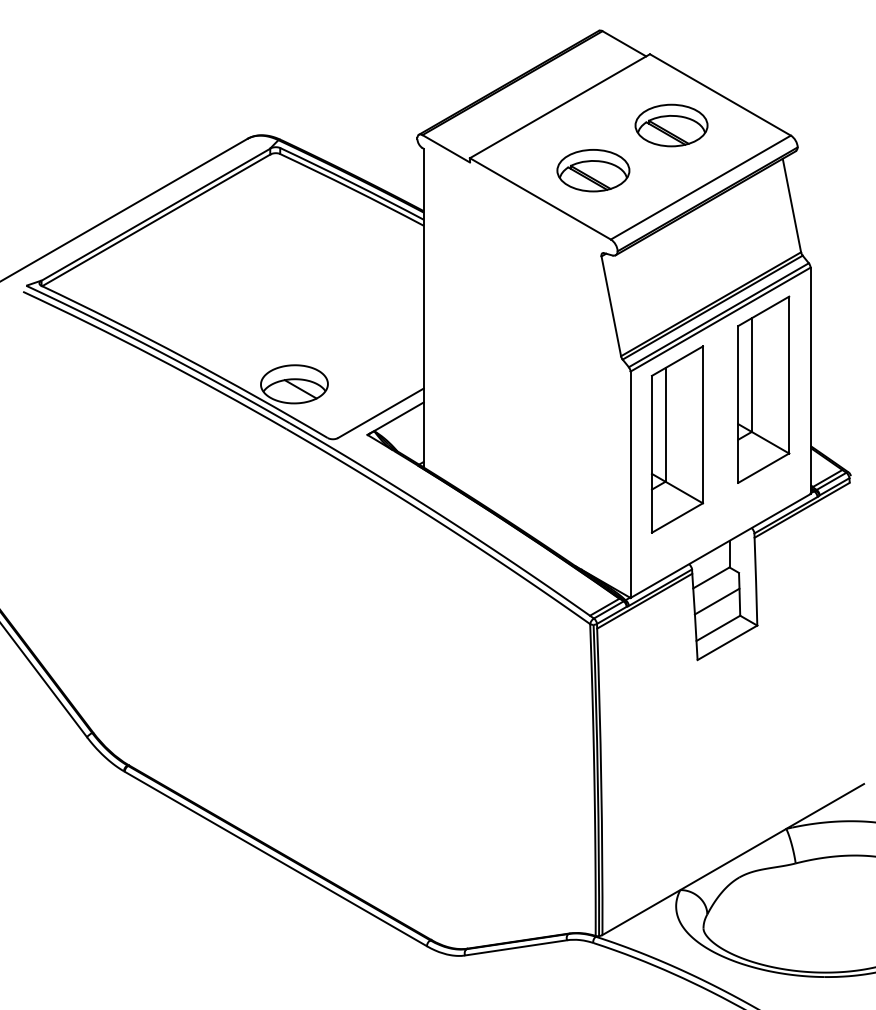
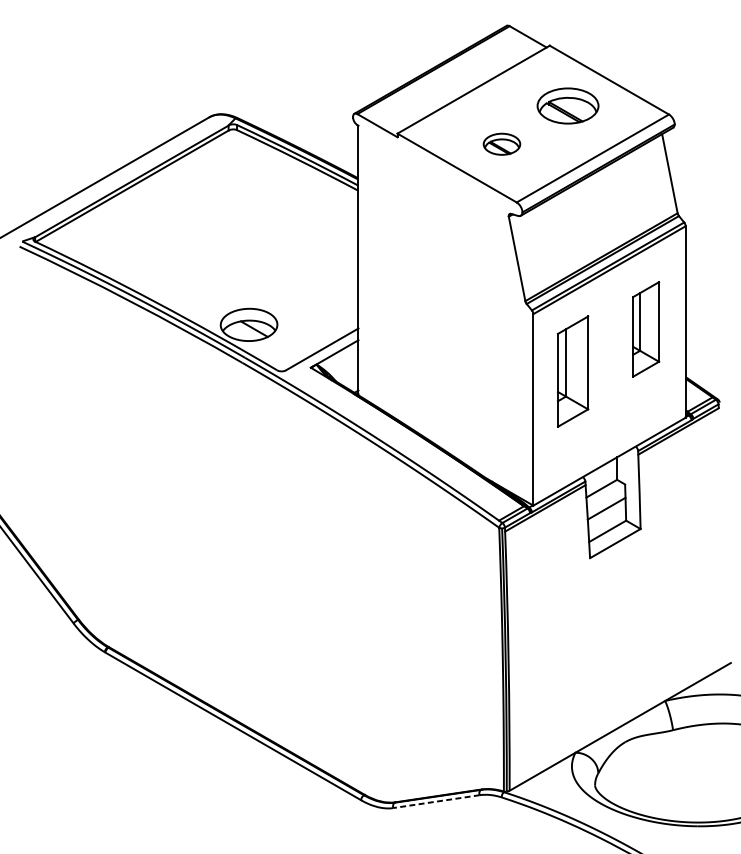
part: (593, 170) -> (502, 144), size x0.6
part: (763, 389) -> (645, 329), size x0.6
part: (677, 439) -> (573, 371), size x0.7
line: (516, 947) -> (436, 801), solid -> dashed

